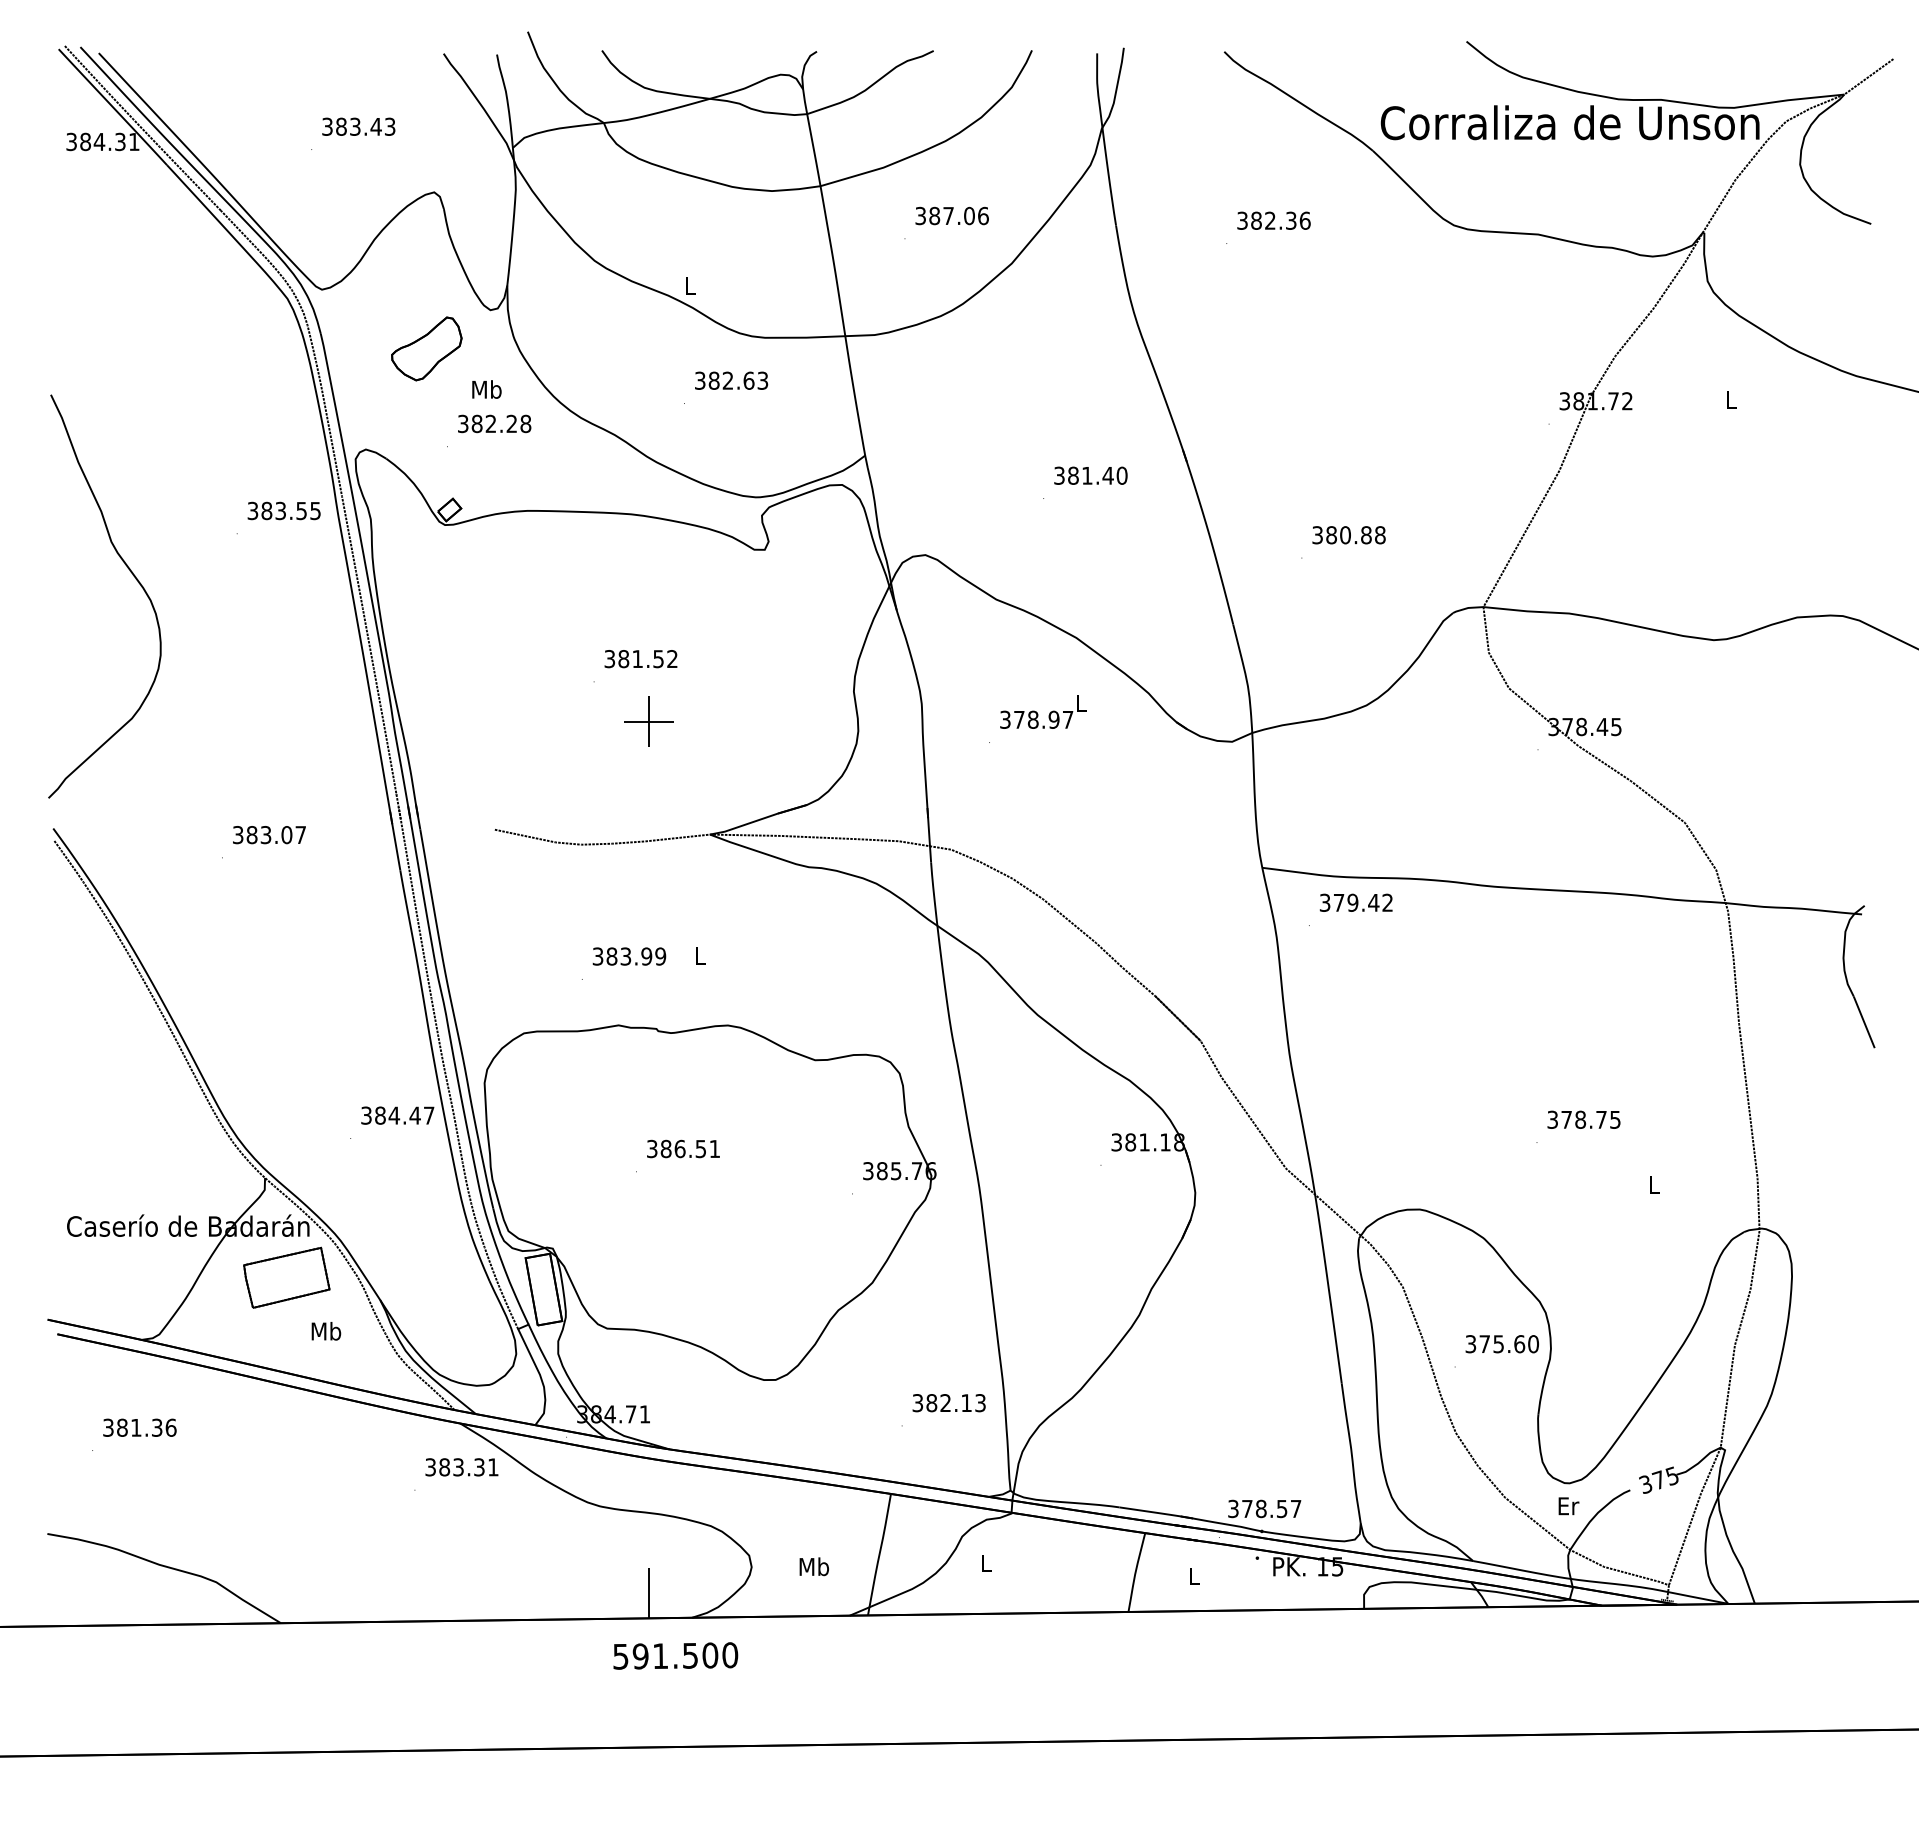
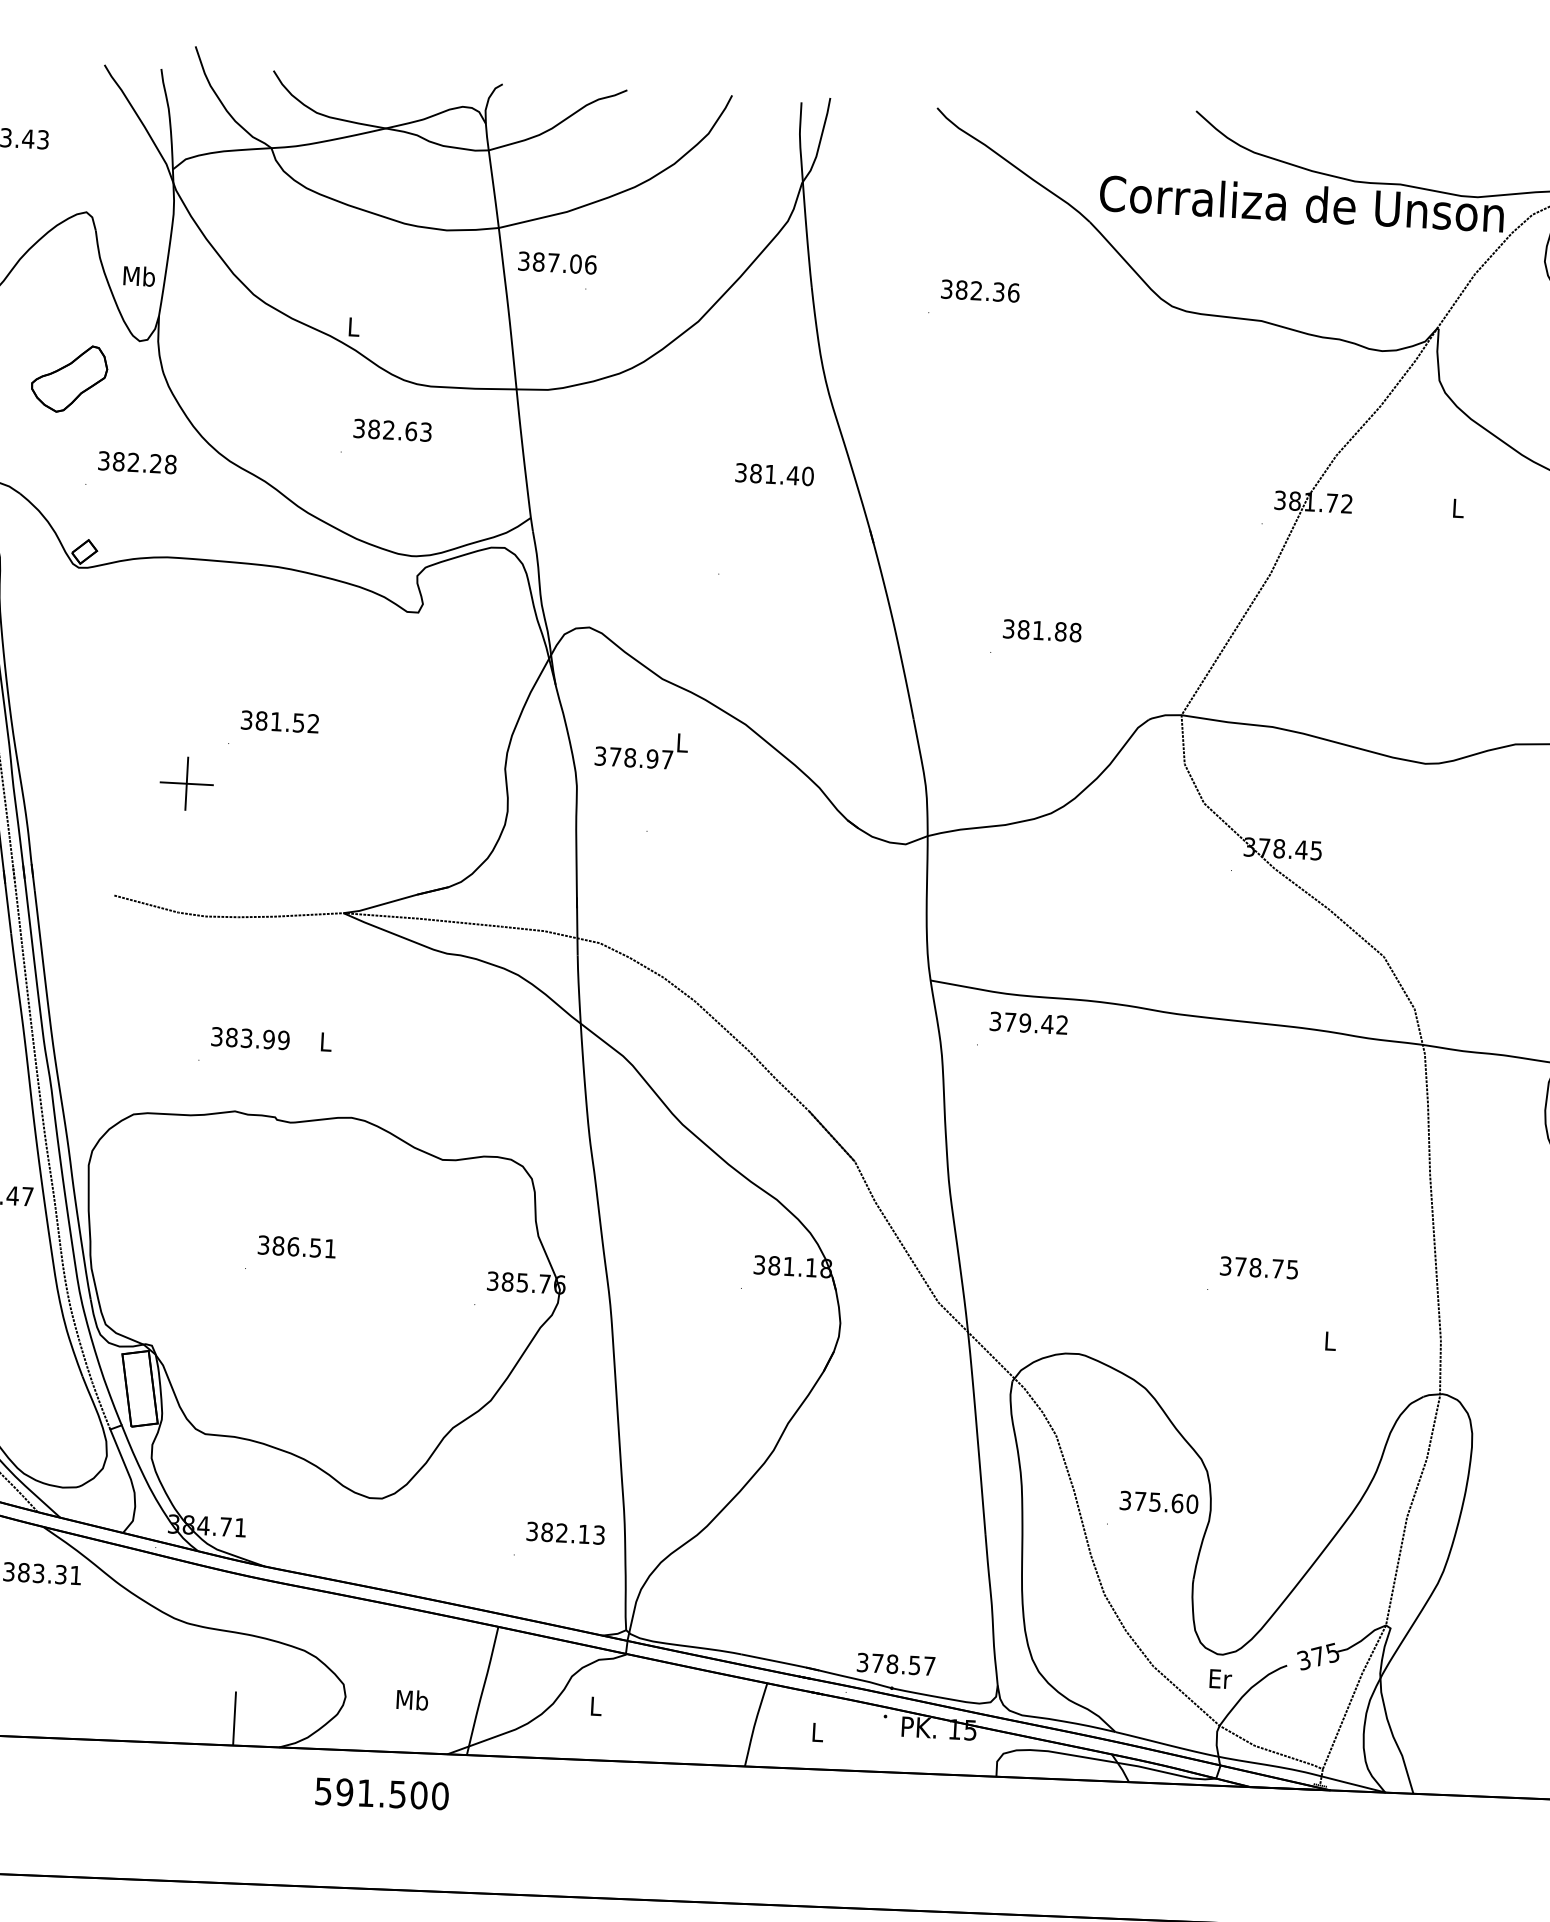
text: (951, 215) -> (556, 262), moved
text: (486, 389) -> (138, 276), moved
text: (1090, 475) -> (774, 474), moved
text: (1345, 535) -> (1038, 630), 380.88 -> 381.88
text: (1043, 711) -> (641, 749), moved
part: (648, 721) -> (186, 783), moved
text: (675, 1655) -> (381, 1793), moved

